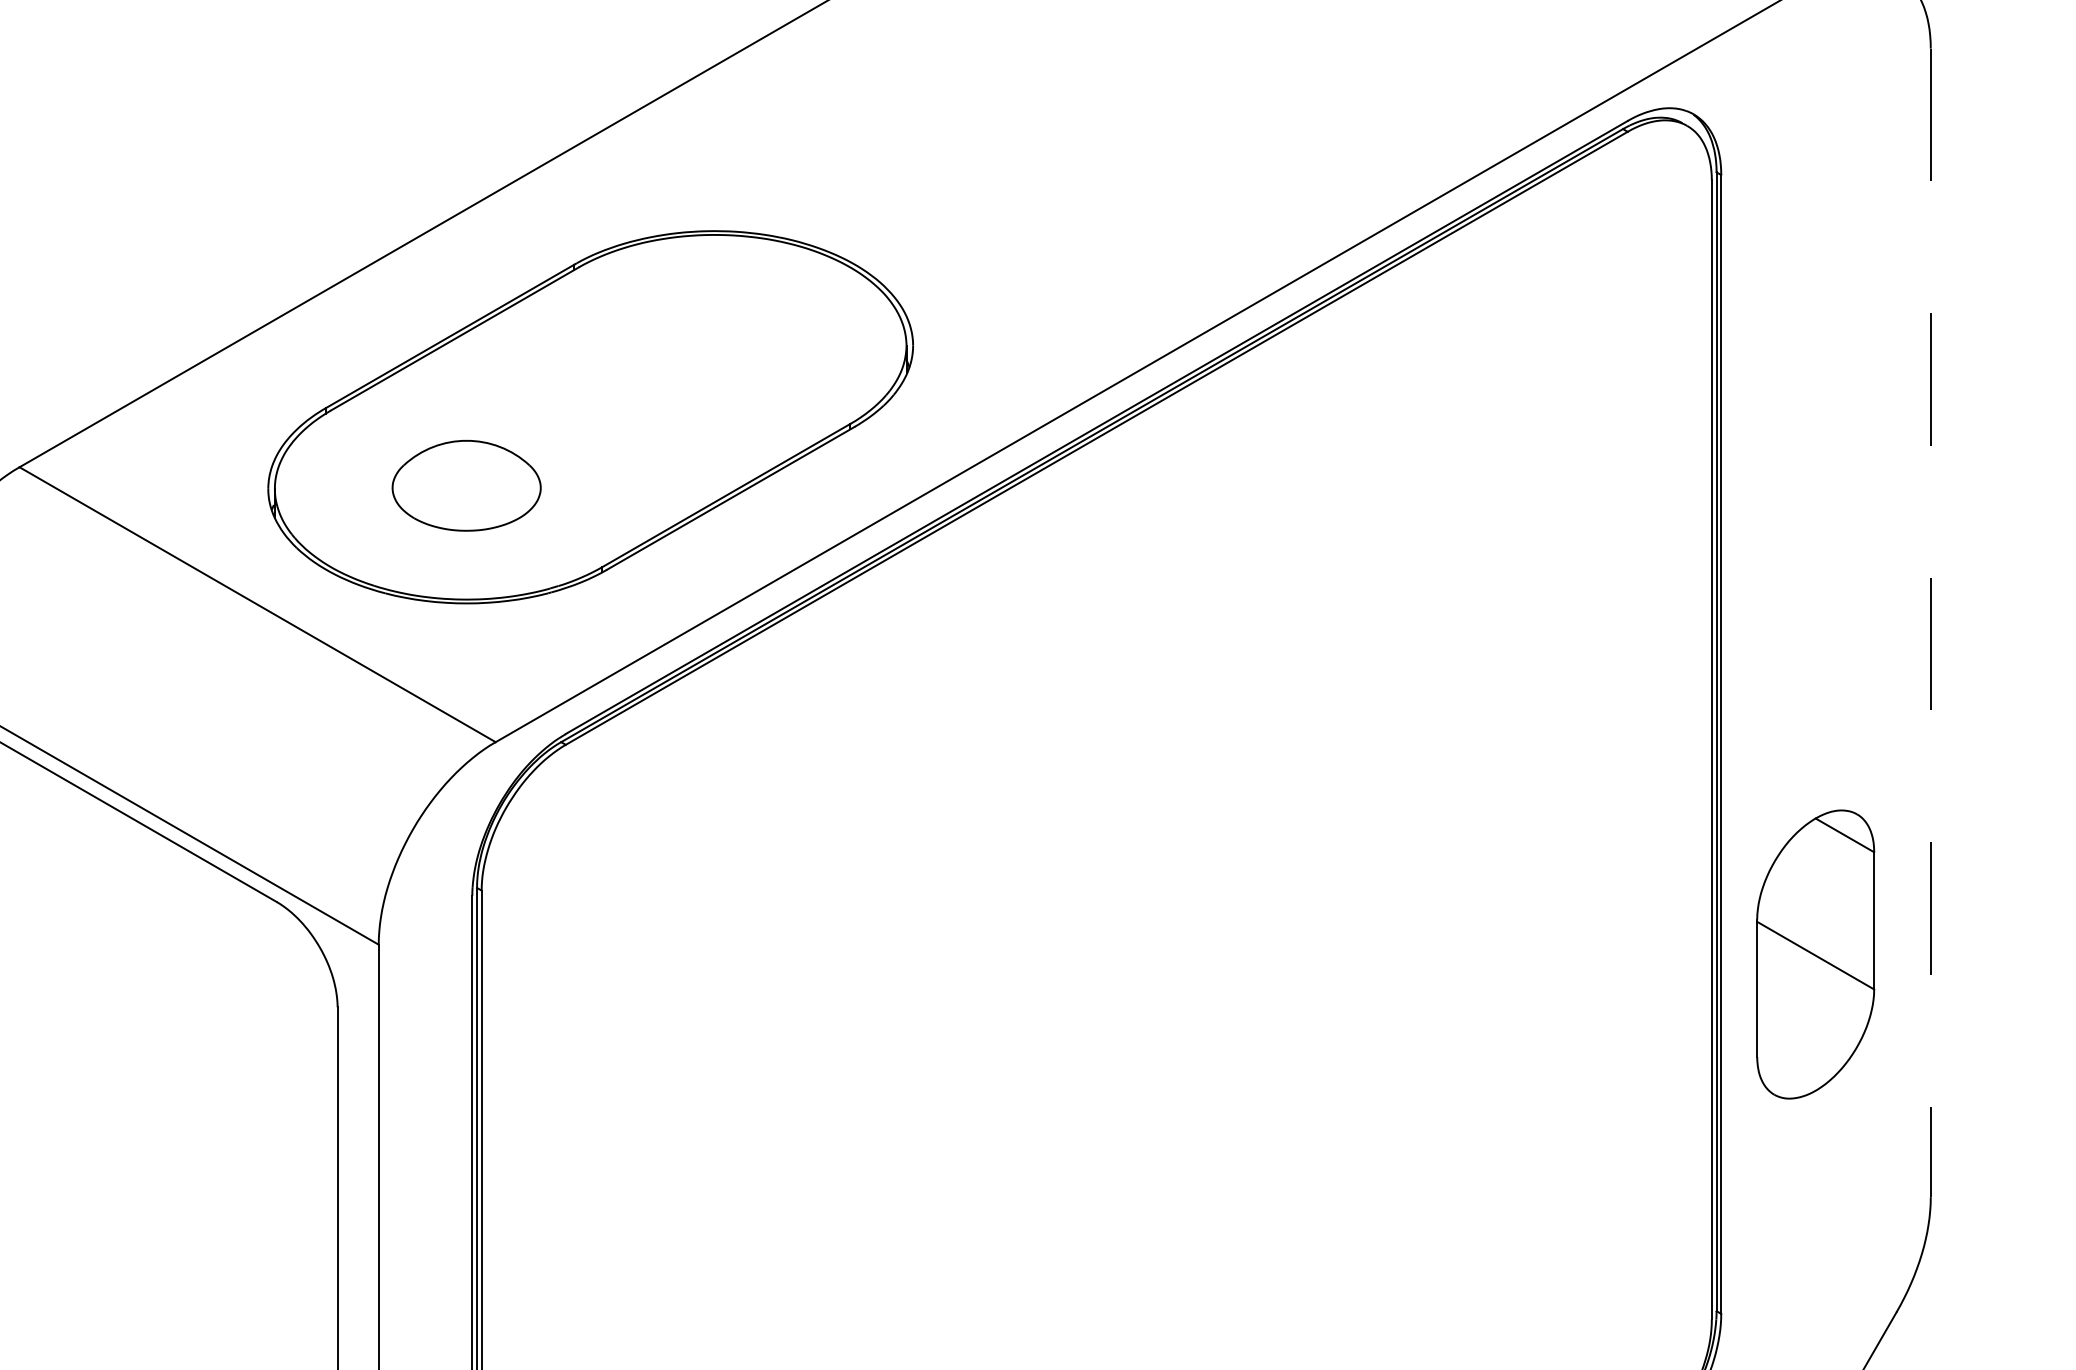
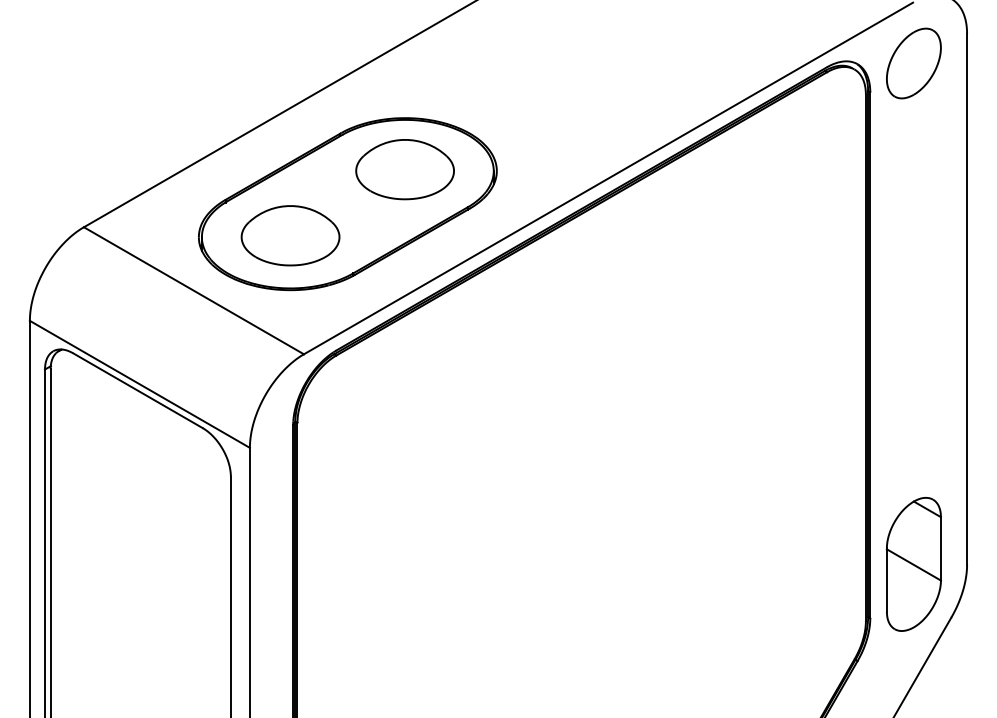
part: (1814, 112) -> (913, 63), added
part: (713, 342) -> (404, 169), added
part: (466, 485) -> (290, 235), size x1.43
line: (1931, 623) -> (967, 299), dashed -> solid
part: (1814, 954) -> (913, 564), moved

